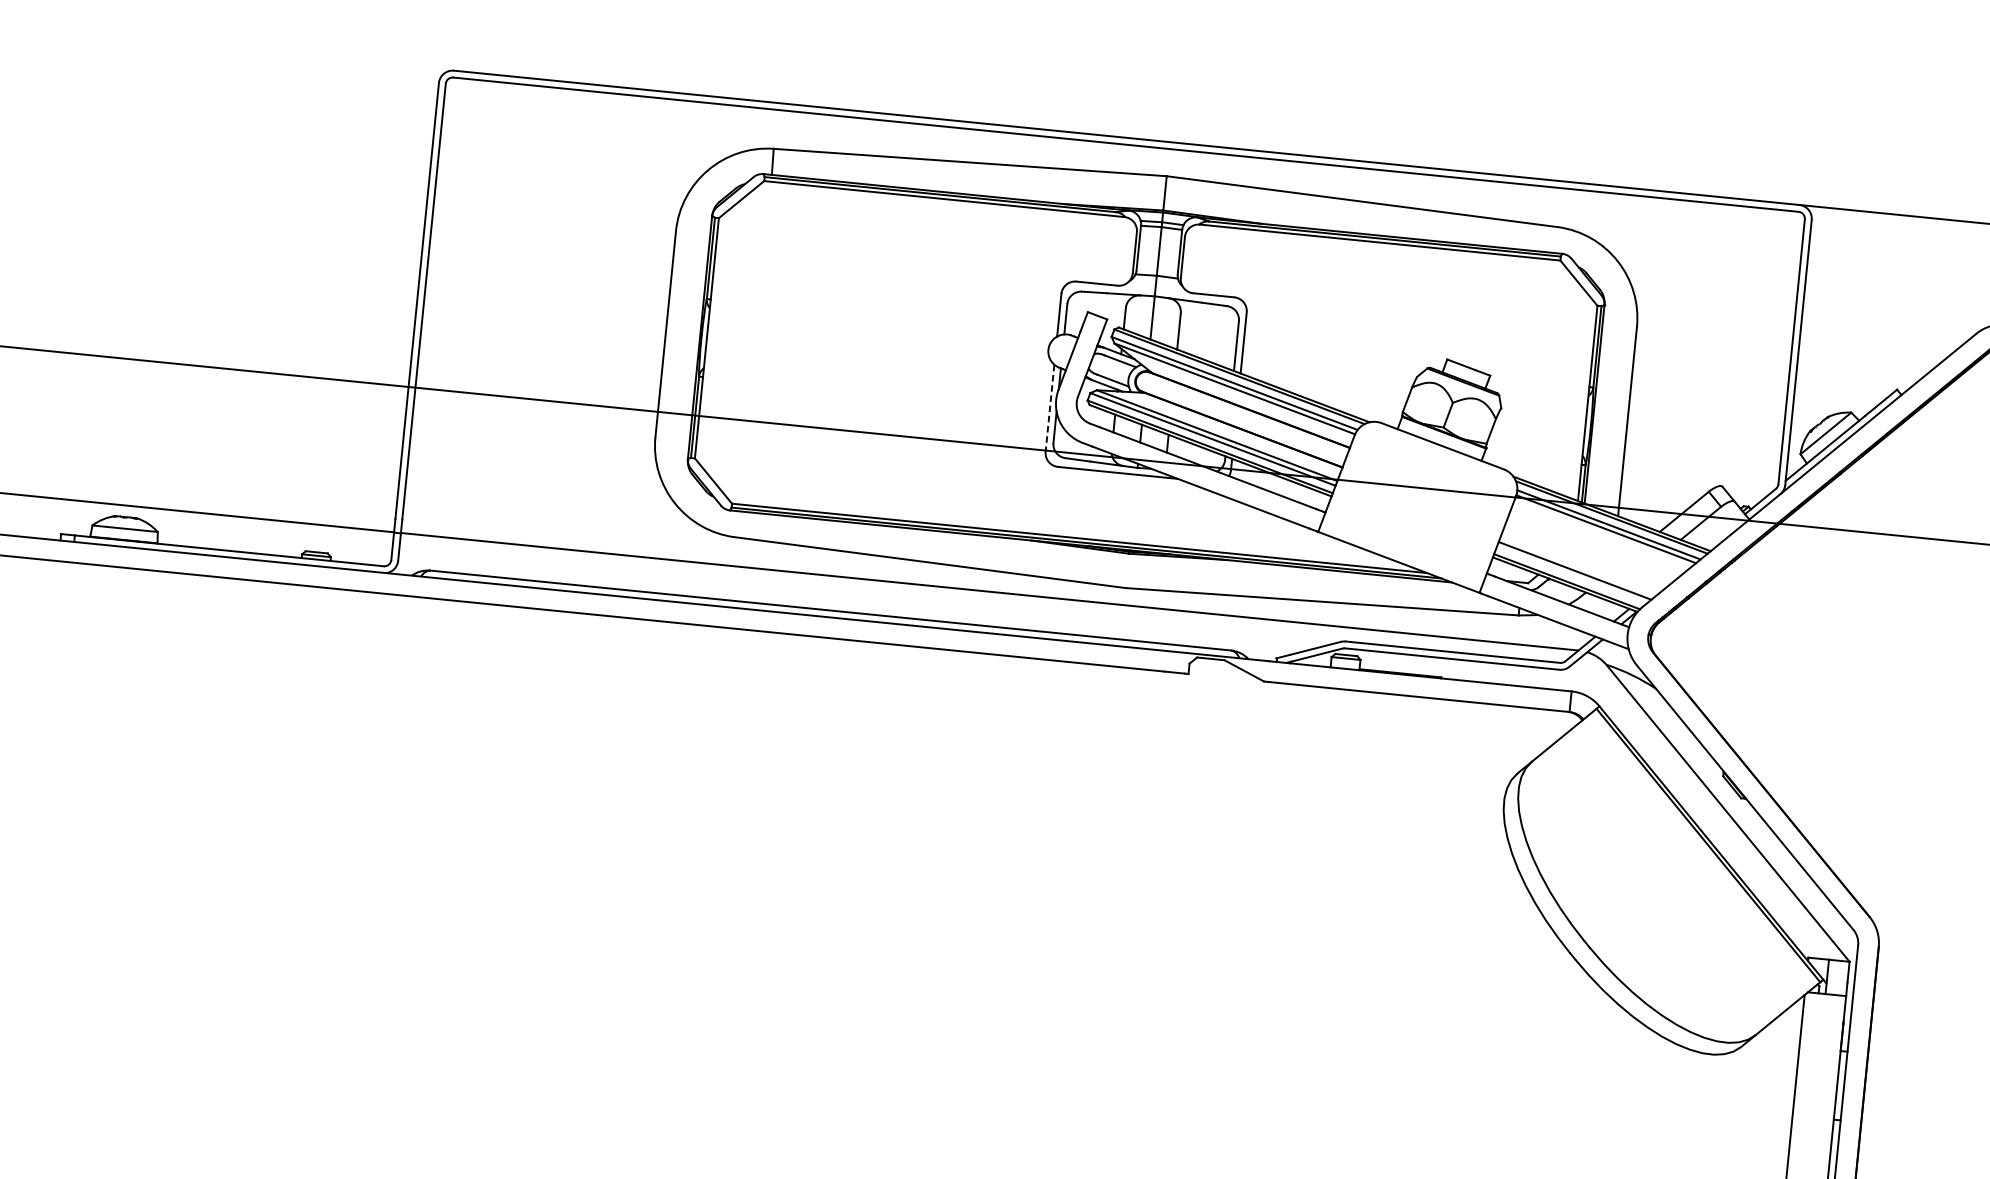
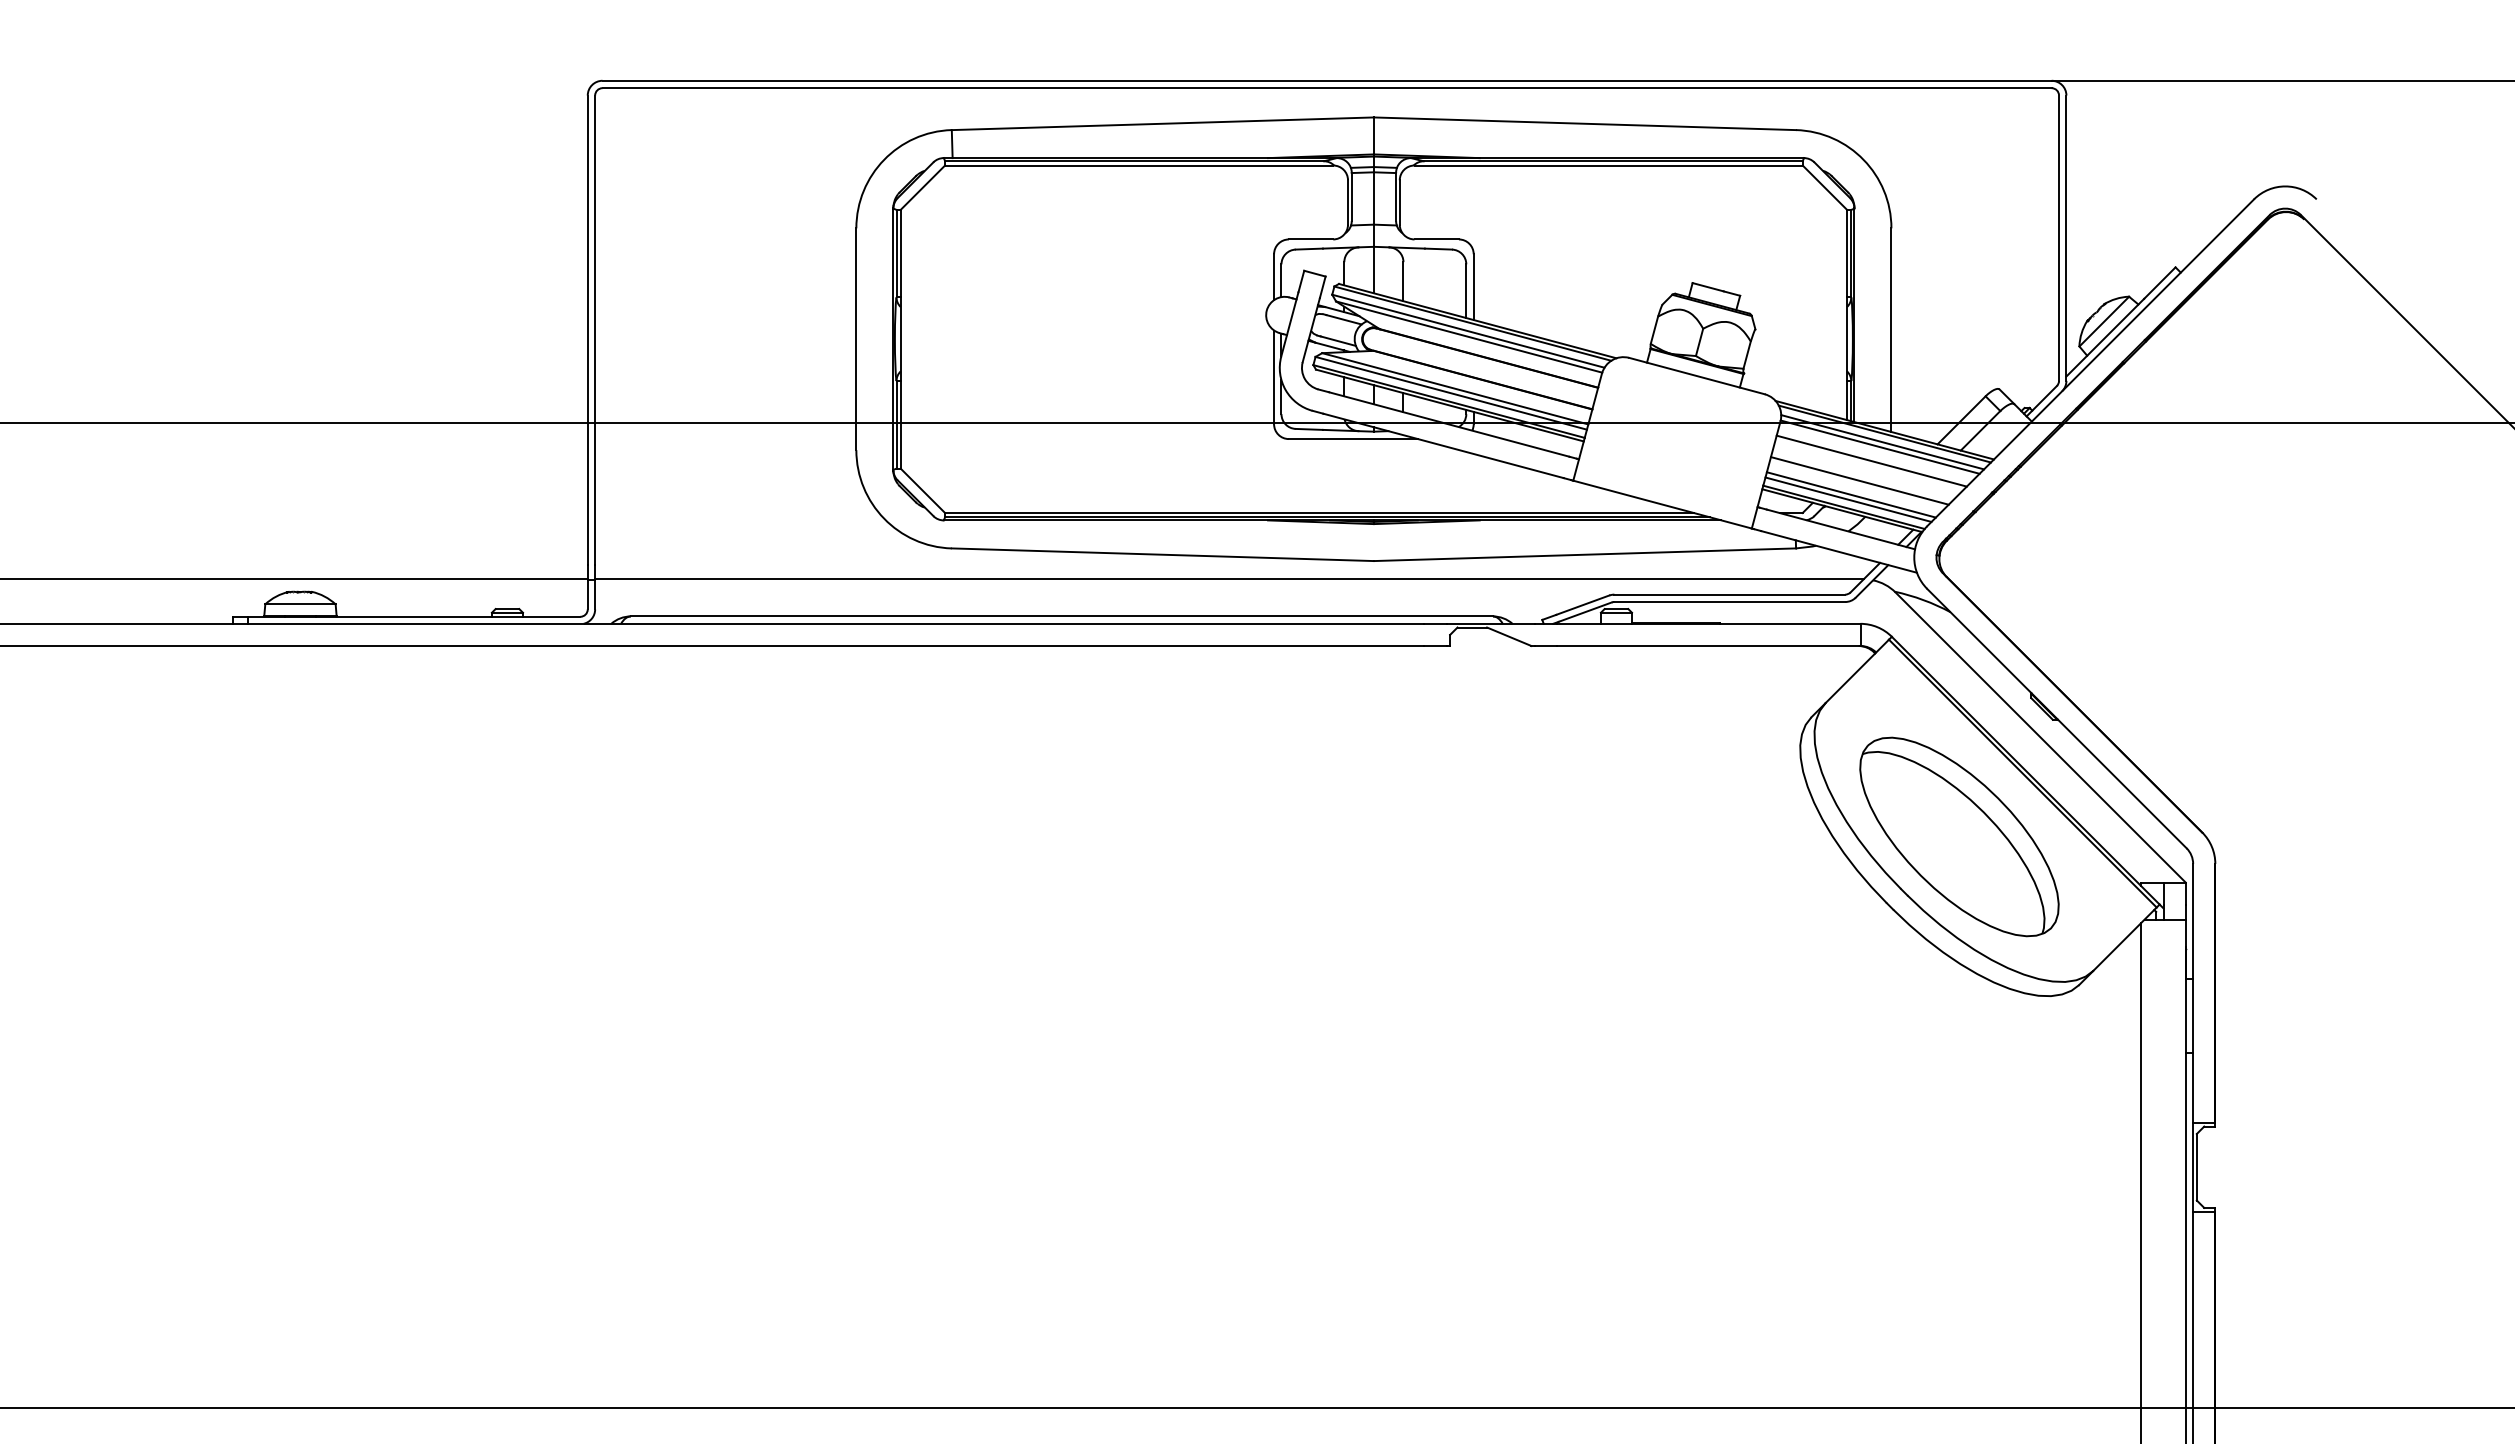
line: (1050, 408) -> (1274, 377), dashed -> solid
line: (1596, 540) -> (1871, 460), added
line: (1583, 558) -> (1859, 480), added
line: (1571, 574) -> (1848, 499), added
part: (1643, 898) -> (1959, 836), added

